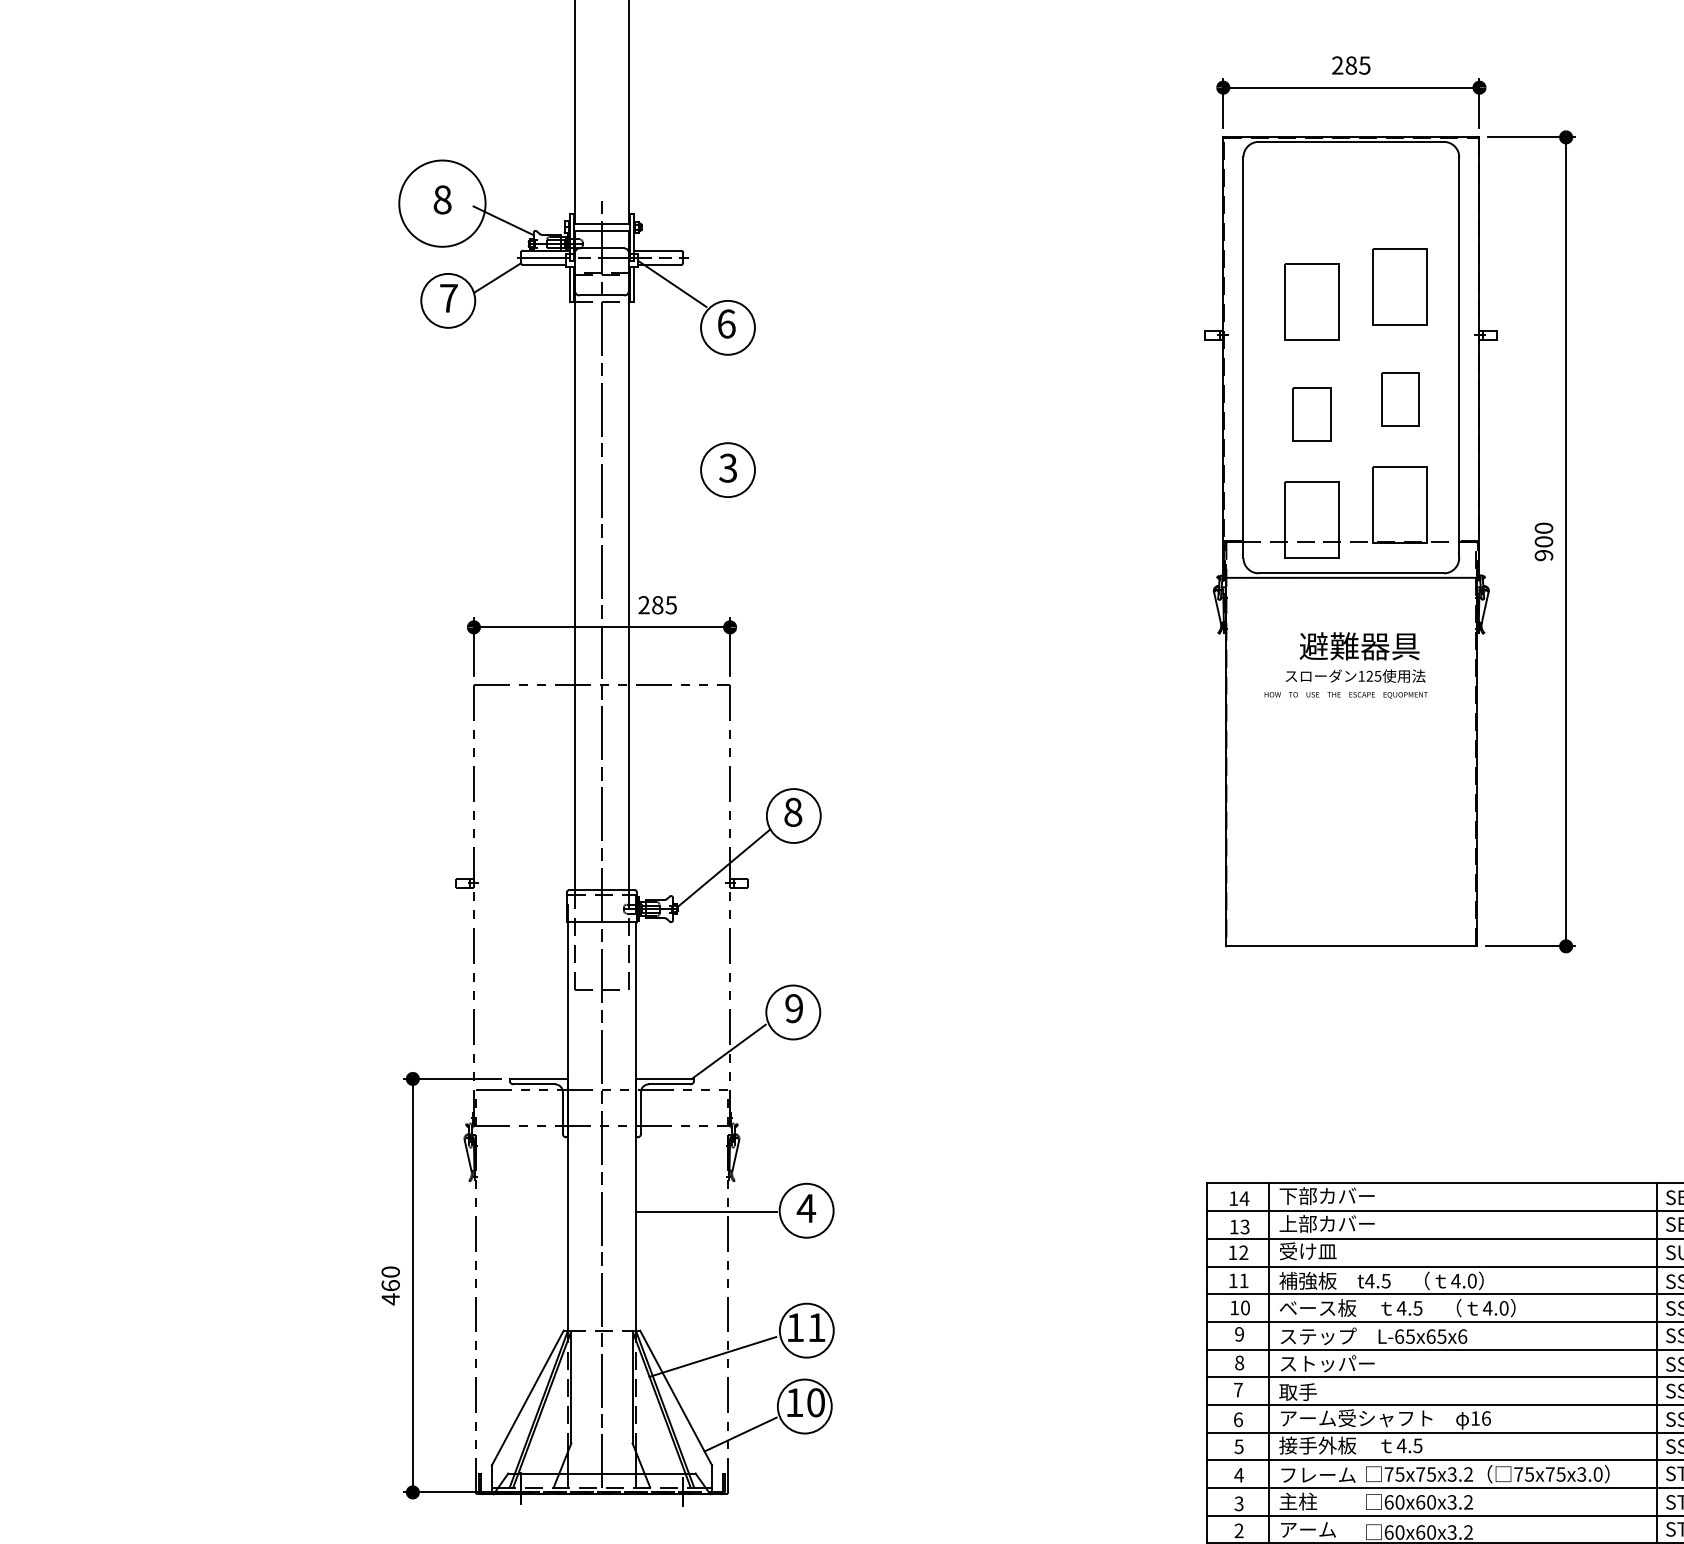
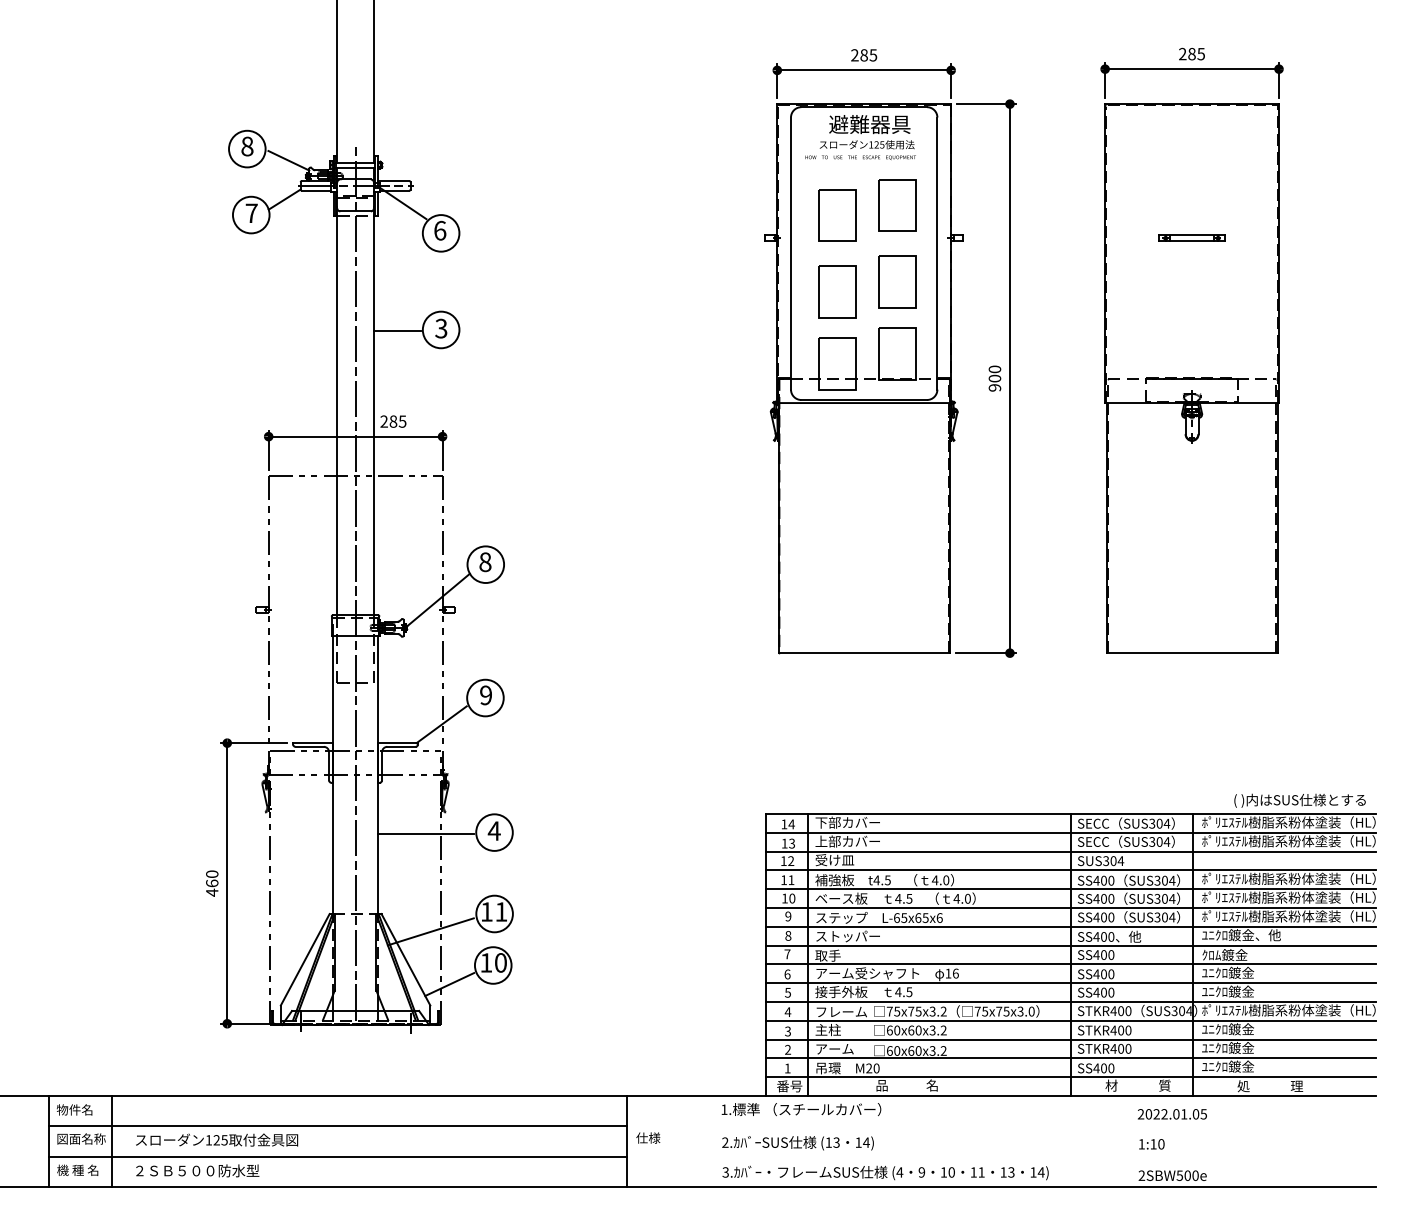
circle: (442, 202) -> (247, 148), size x0.62
part: (1400, 398) -> (897, 281), size x1.43
part: (1311, 413) -> (837, 291), size x1.43
line: (663, 472) -> (397, 331), added
text: (1345, 665) -> (860, 137), moved

